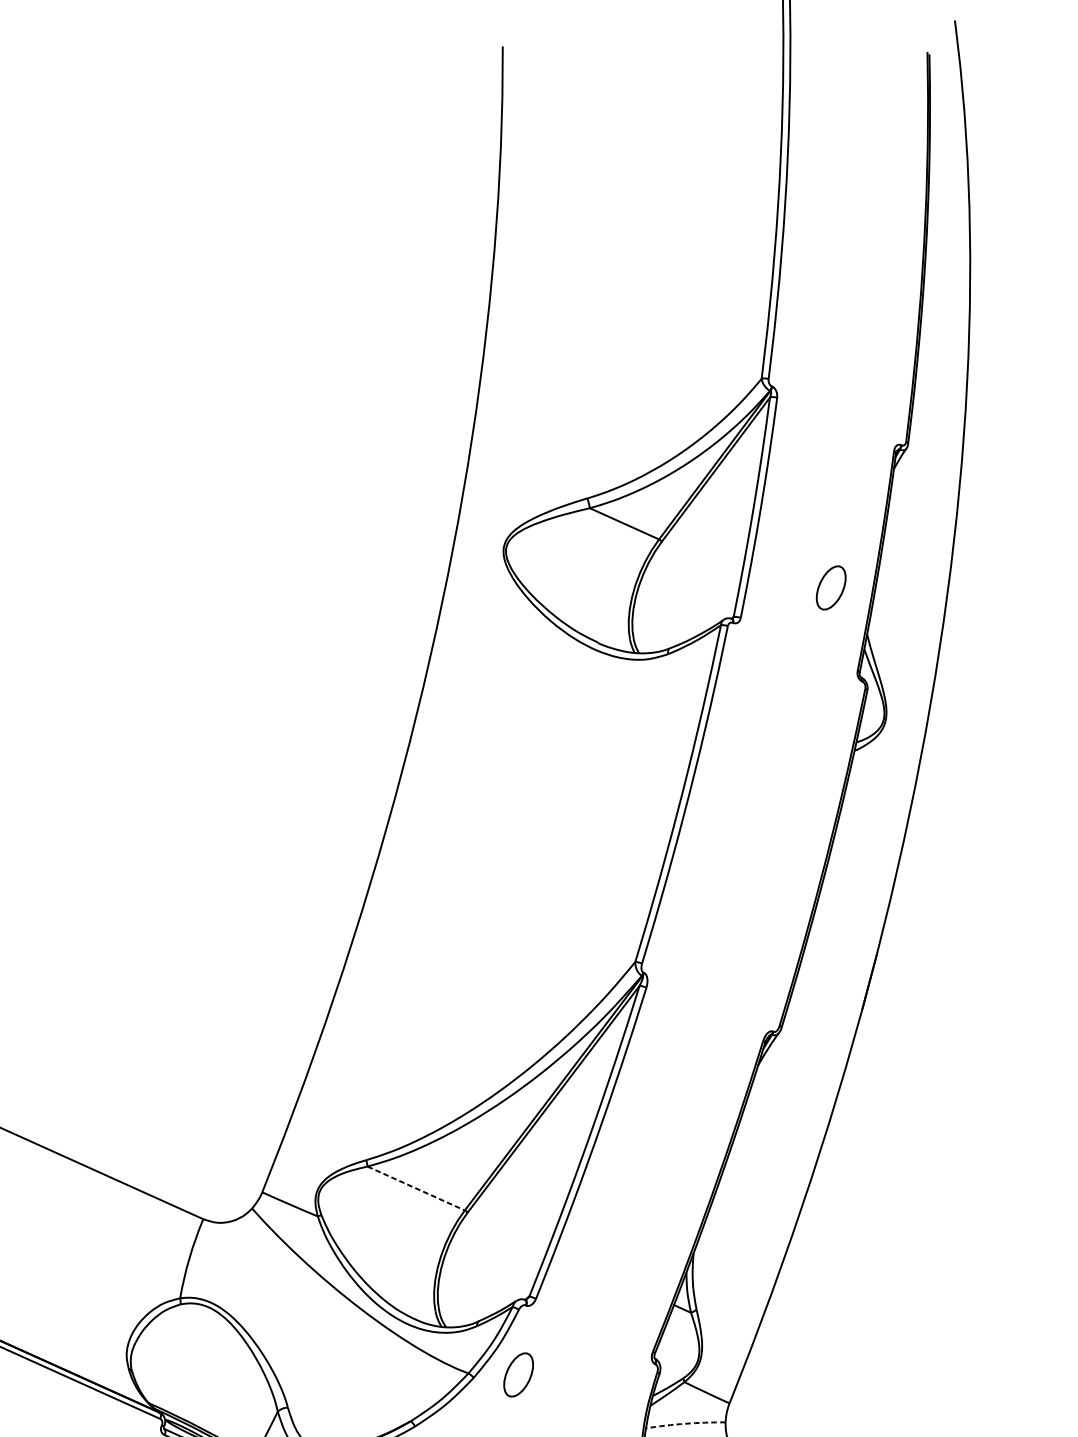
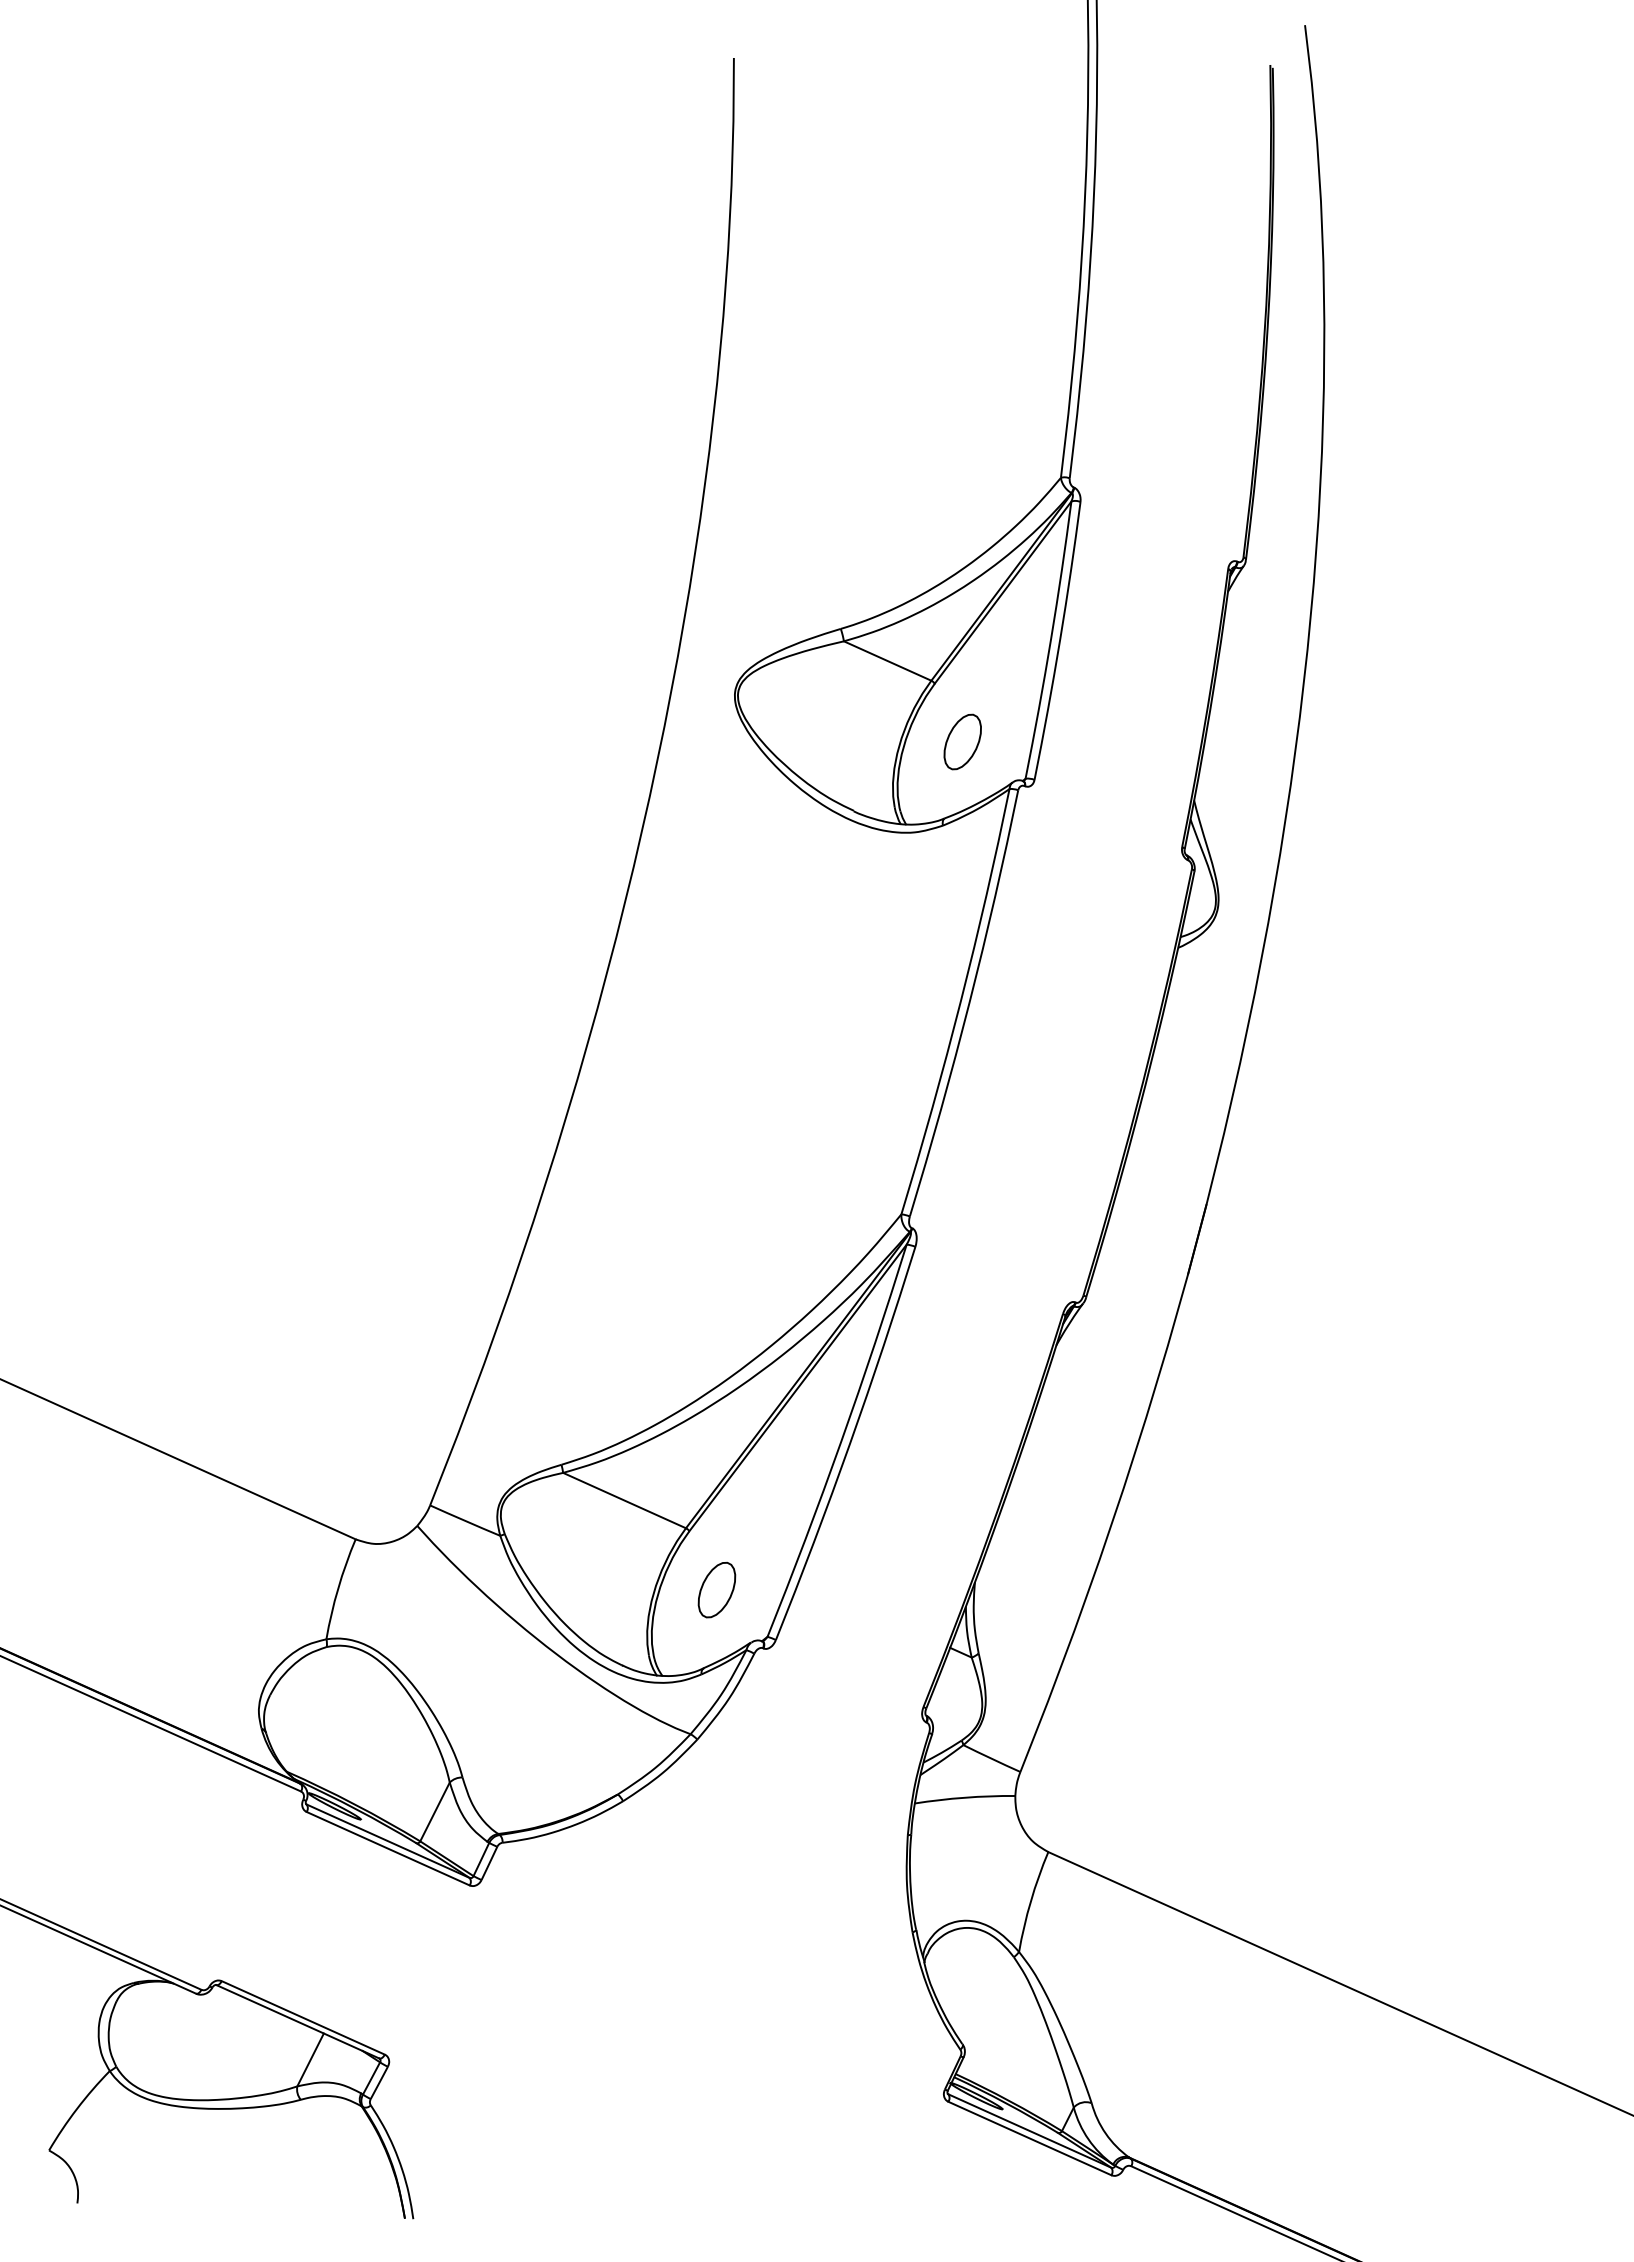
part: (831, 587) -> (962, 741), moved
line: (416, 1188) -> (625, 1500), dashed -> solid
part: (518, 1374) -> (716, 1589), moved
arc: (685, 1423) -> (964, 1797), dashed -> solid

